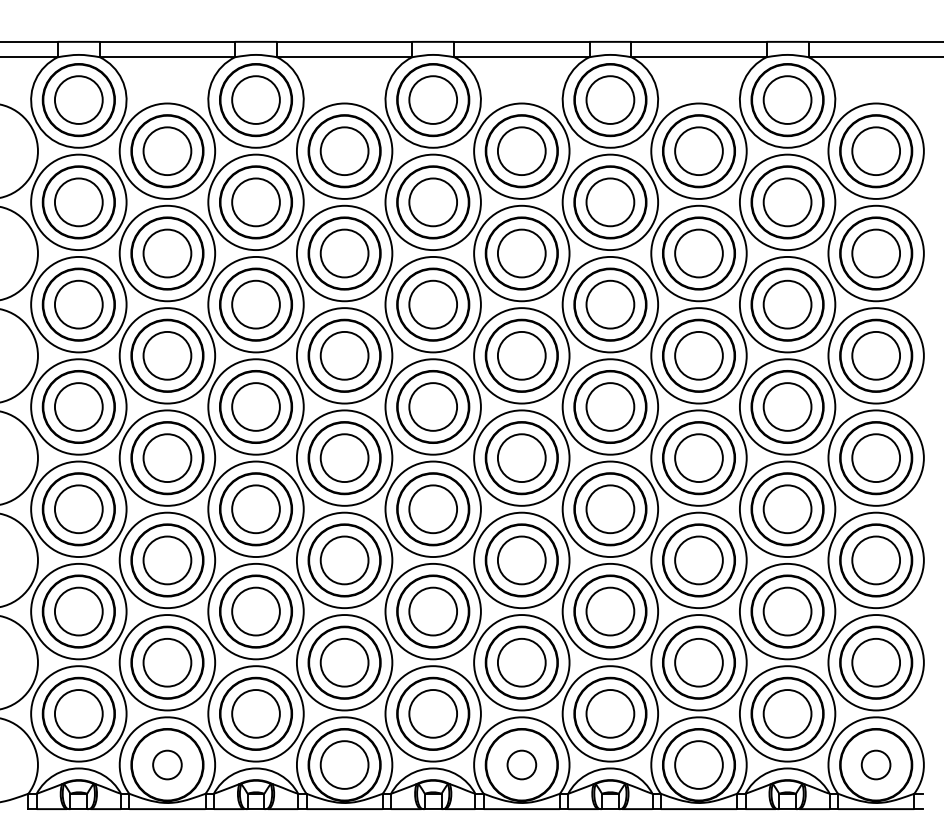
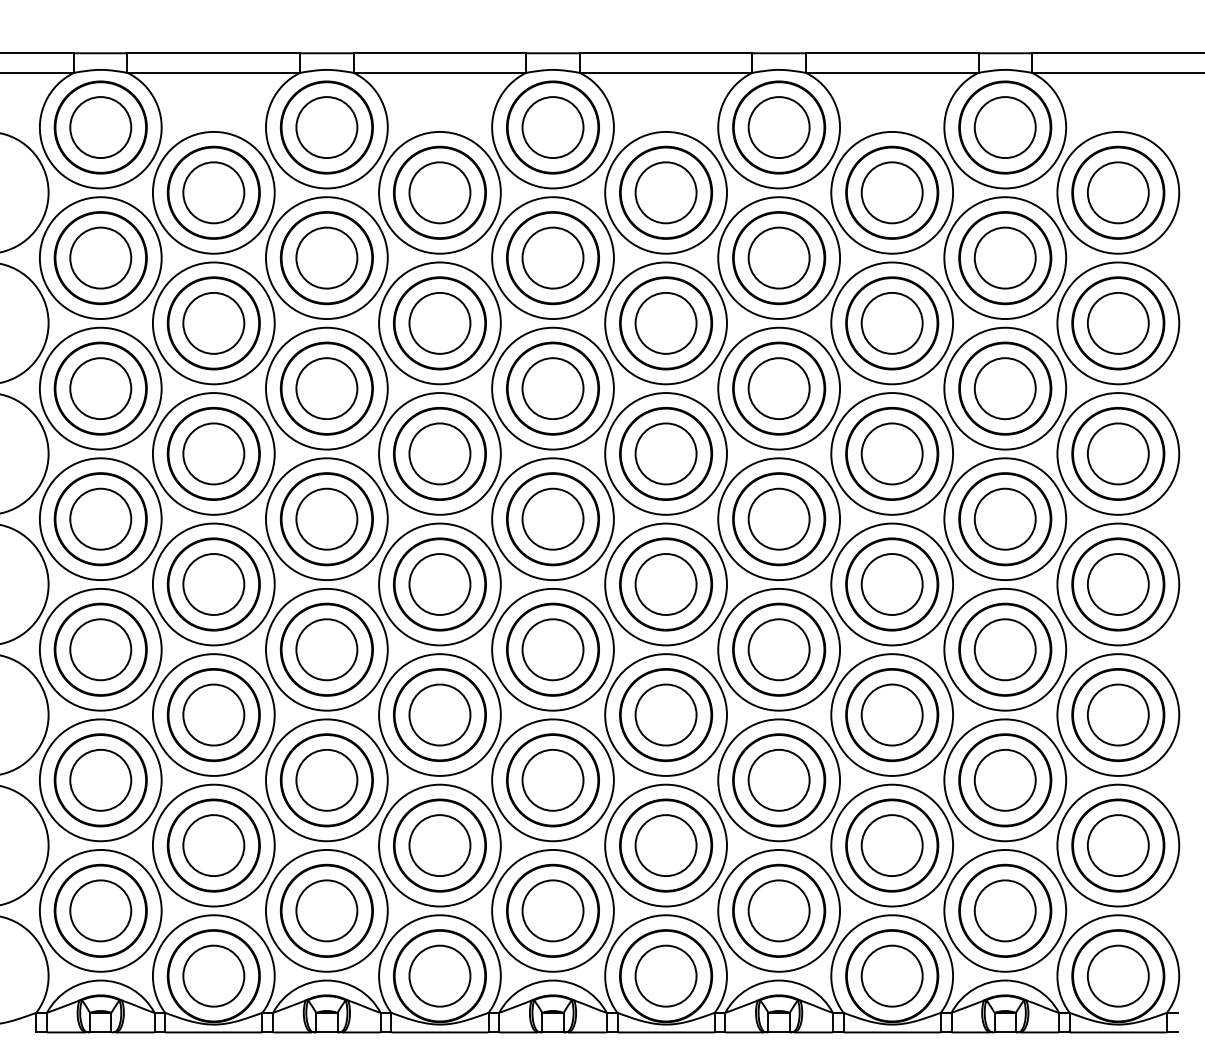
circle: (167, 764) -> (213, 975), size x1.67
circle: (521, 764) -> (665, 975), size x1.67
circle: (875, 764) -> (1117, 975), size x1.67

